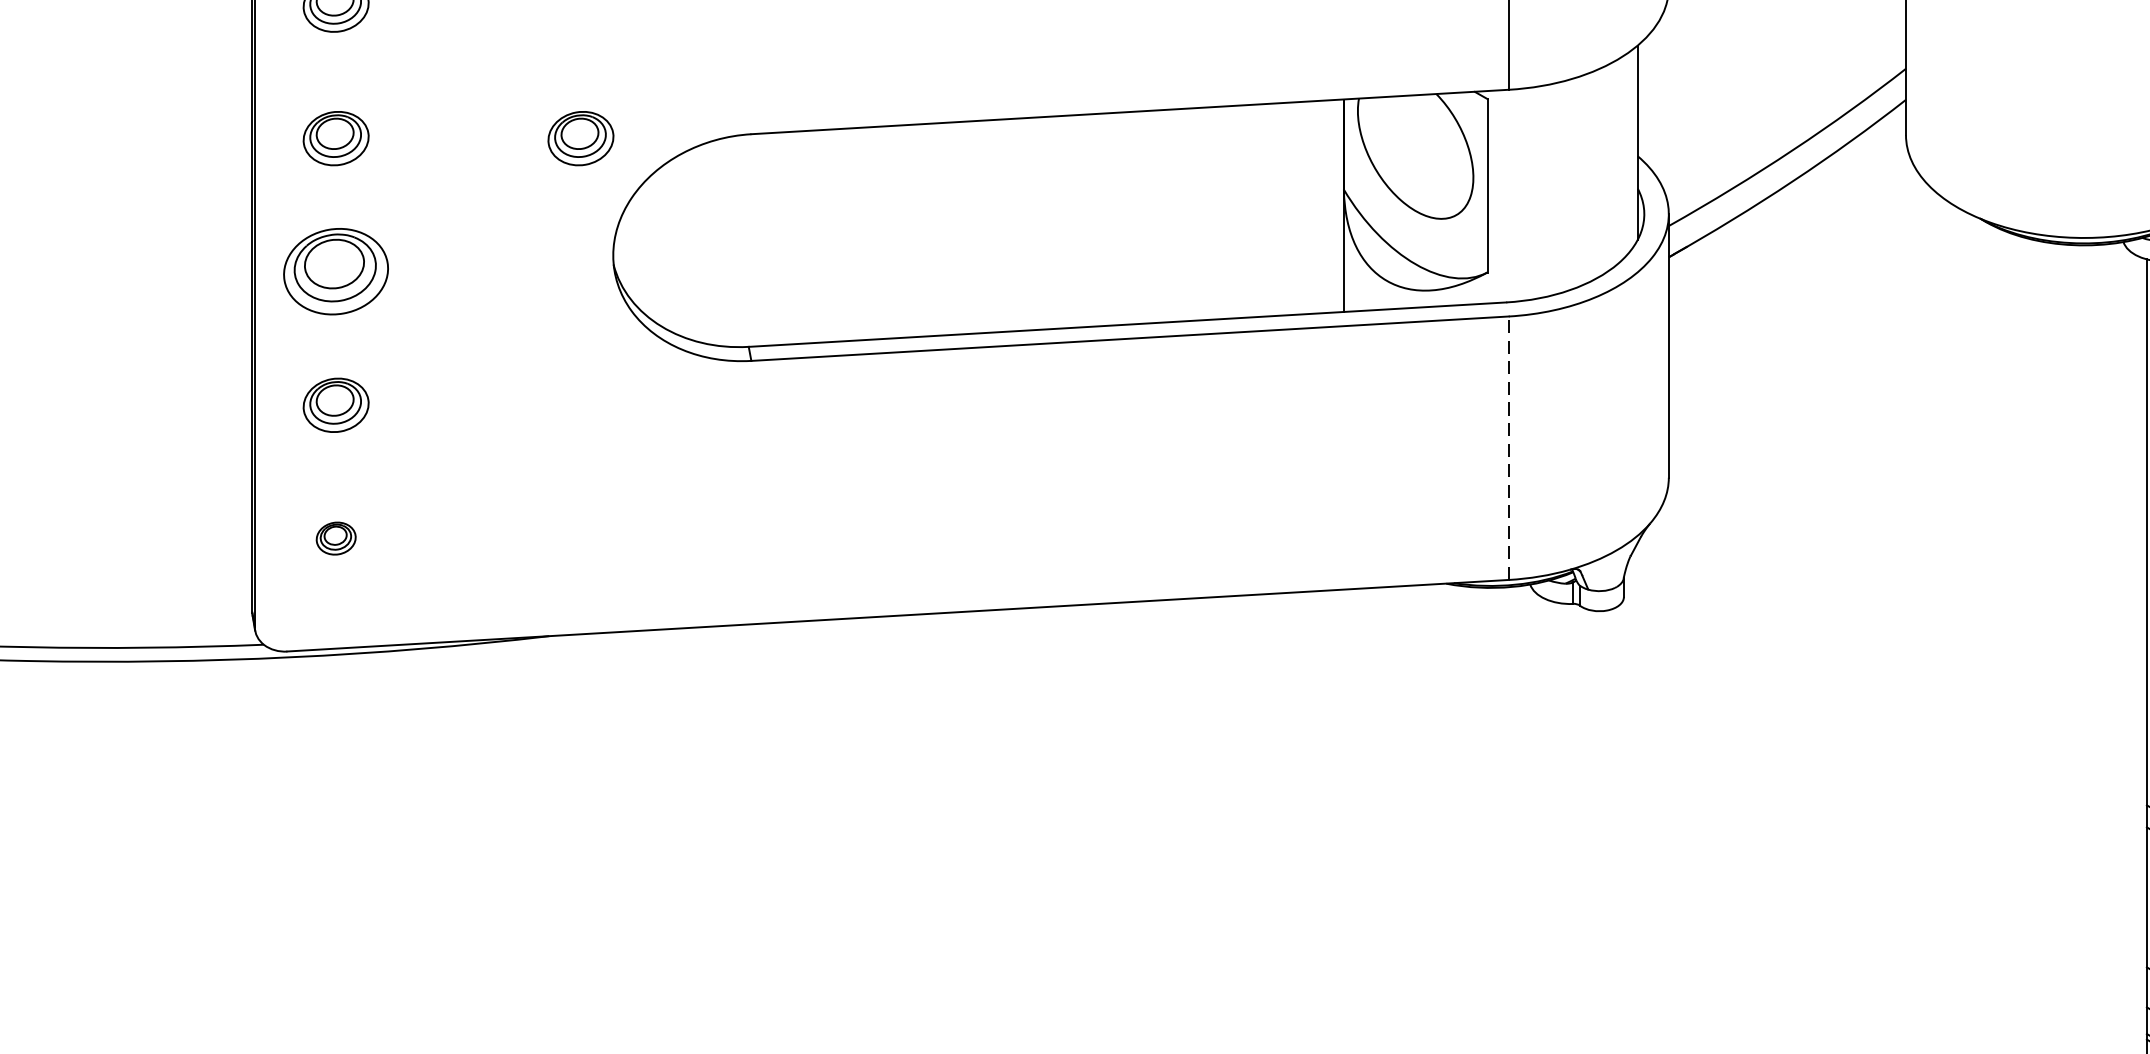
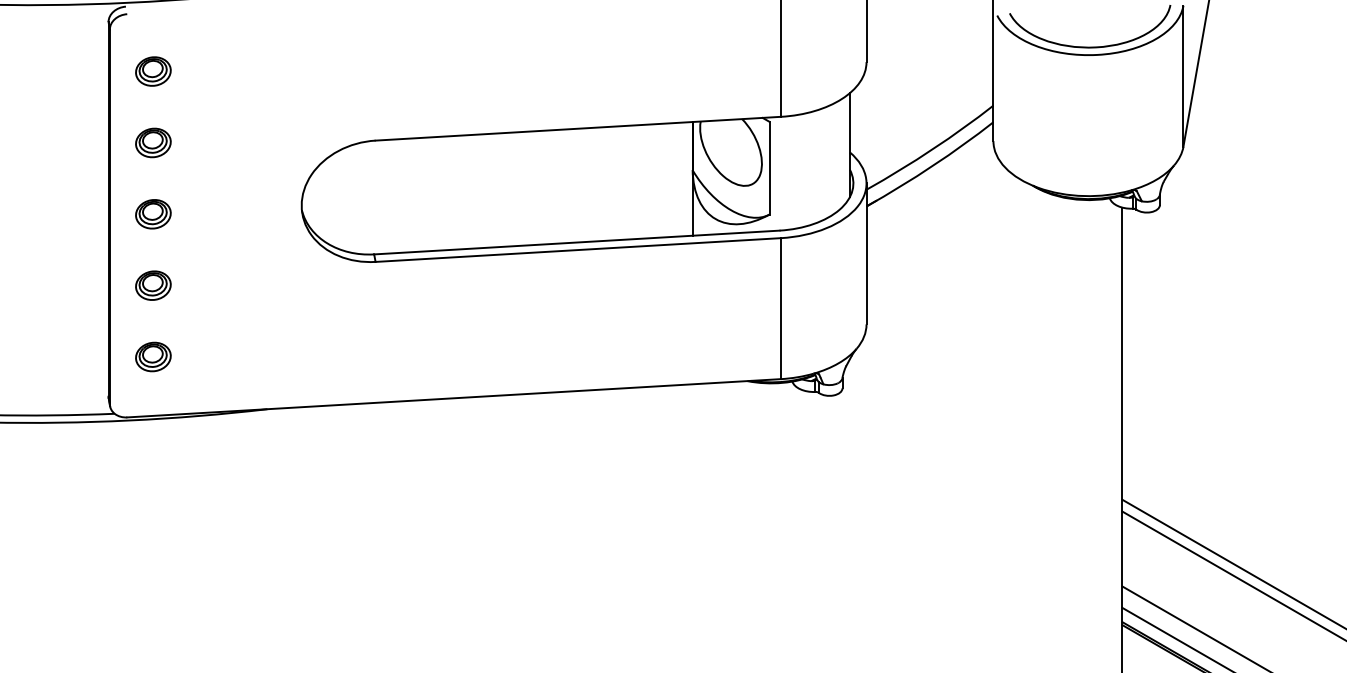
part: (581, 137) -> (284, 142), removed
part: (336, 272) -> (153, 214), size x0.62
line: (1508, 447) -> (780, 308), dashed -> solid
part: (336, 537) -> (153, 356), size x1.67

